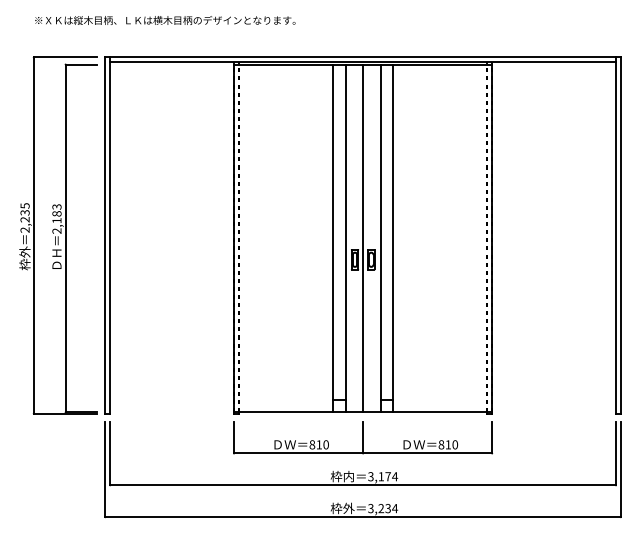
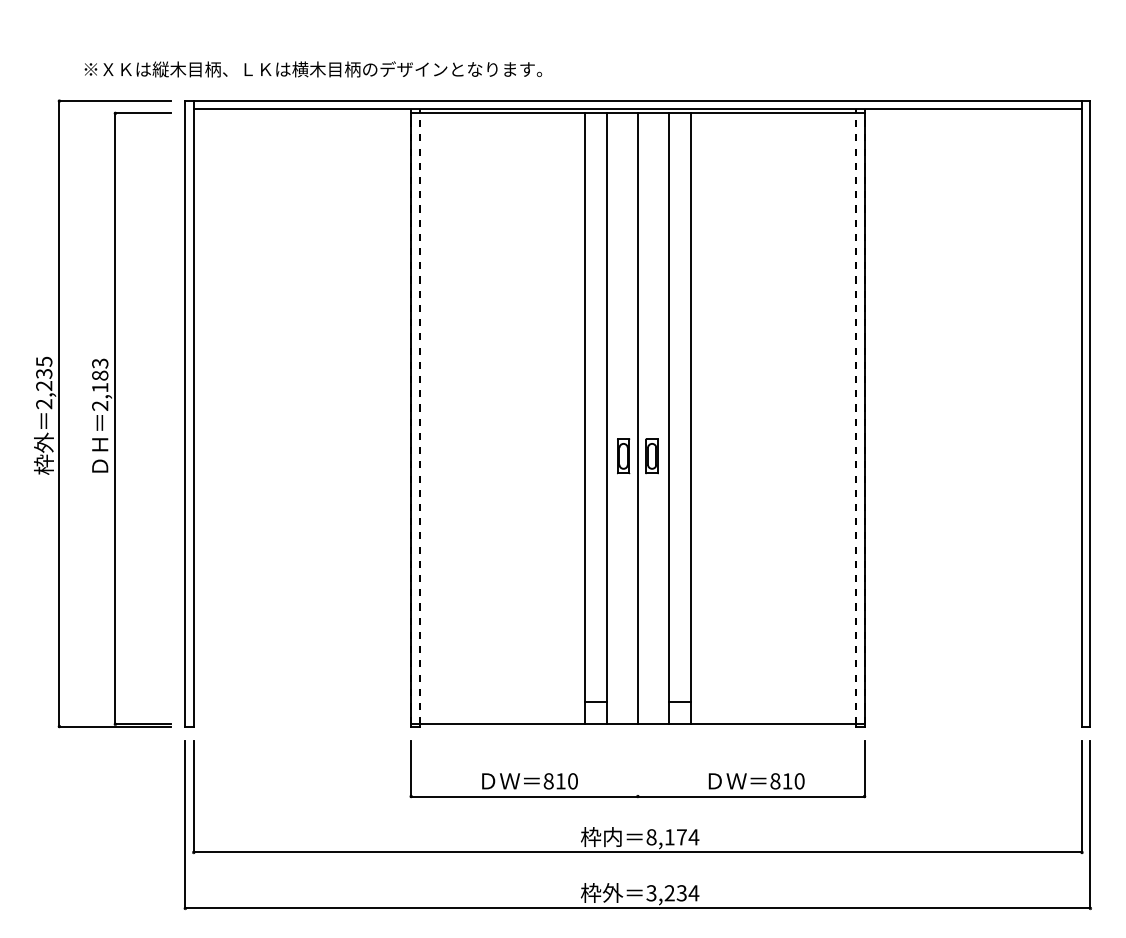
text: (165, 20) -> (313, 69), moved
line: (363, 437) -> (638, 768), removed
text: (370, 476) -> (650, 836), 3,174 -> 8,174

